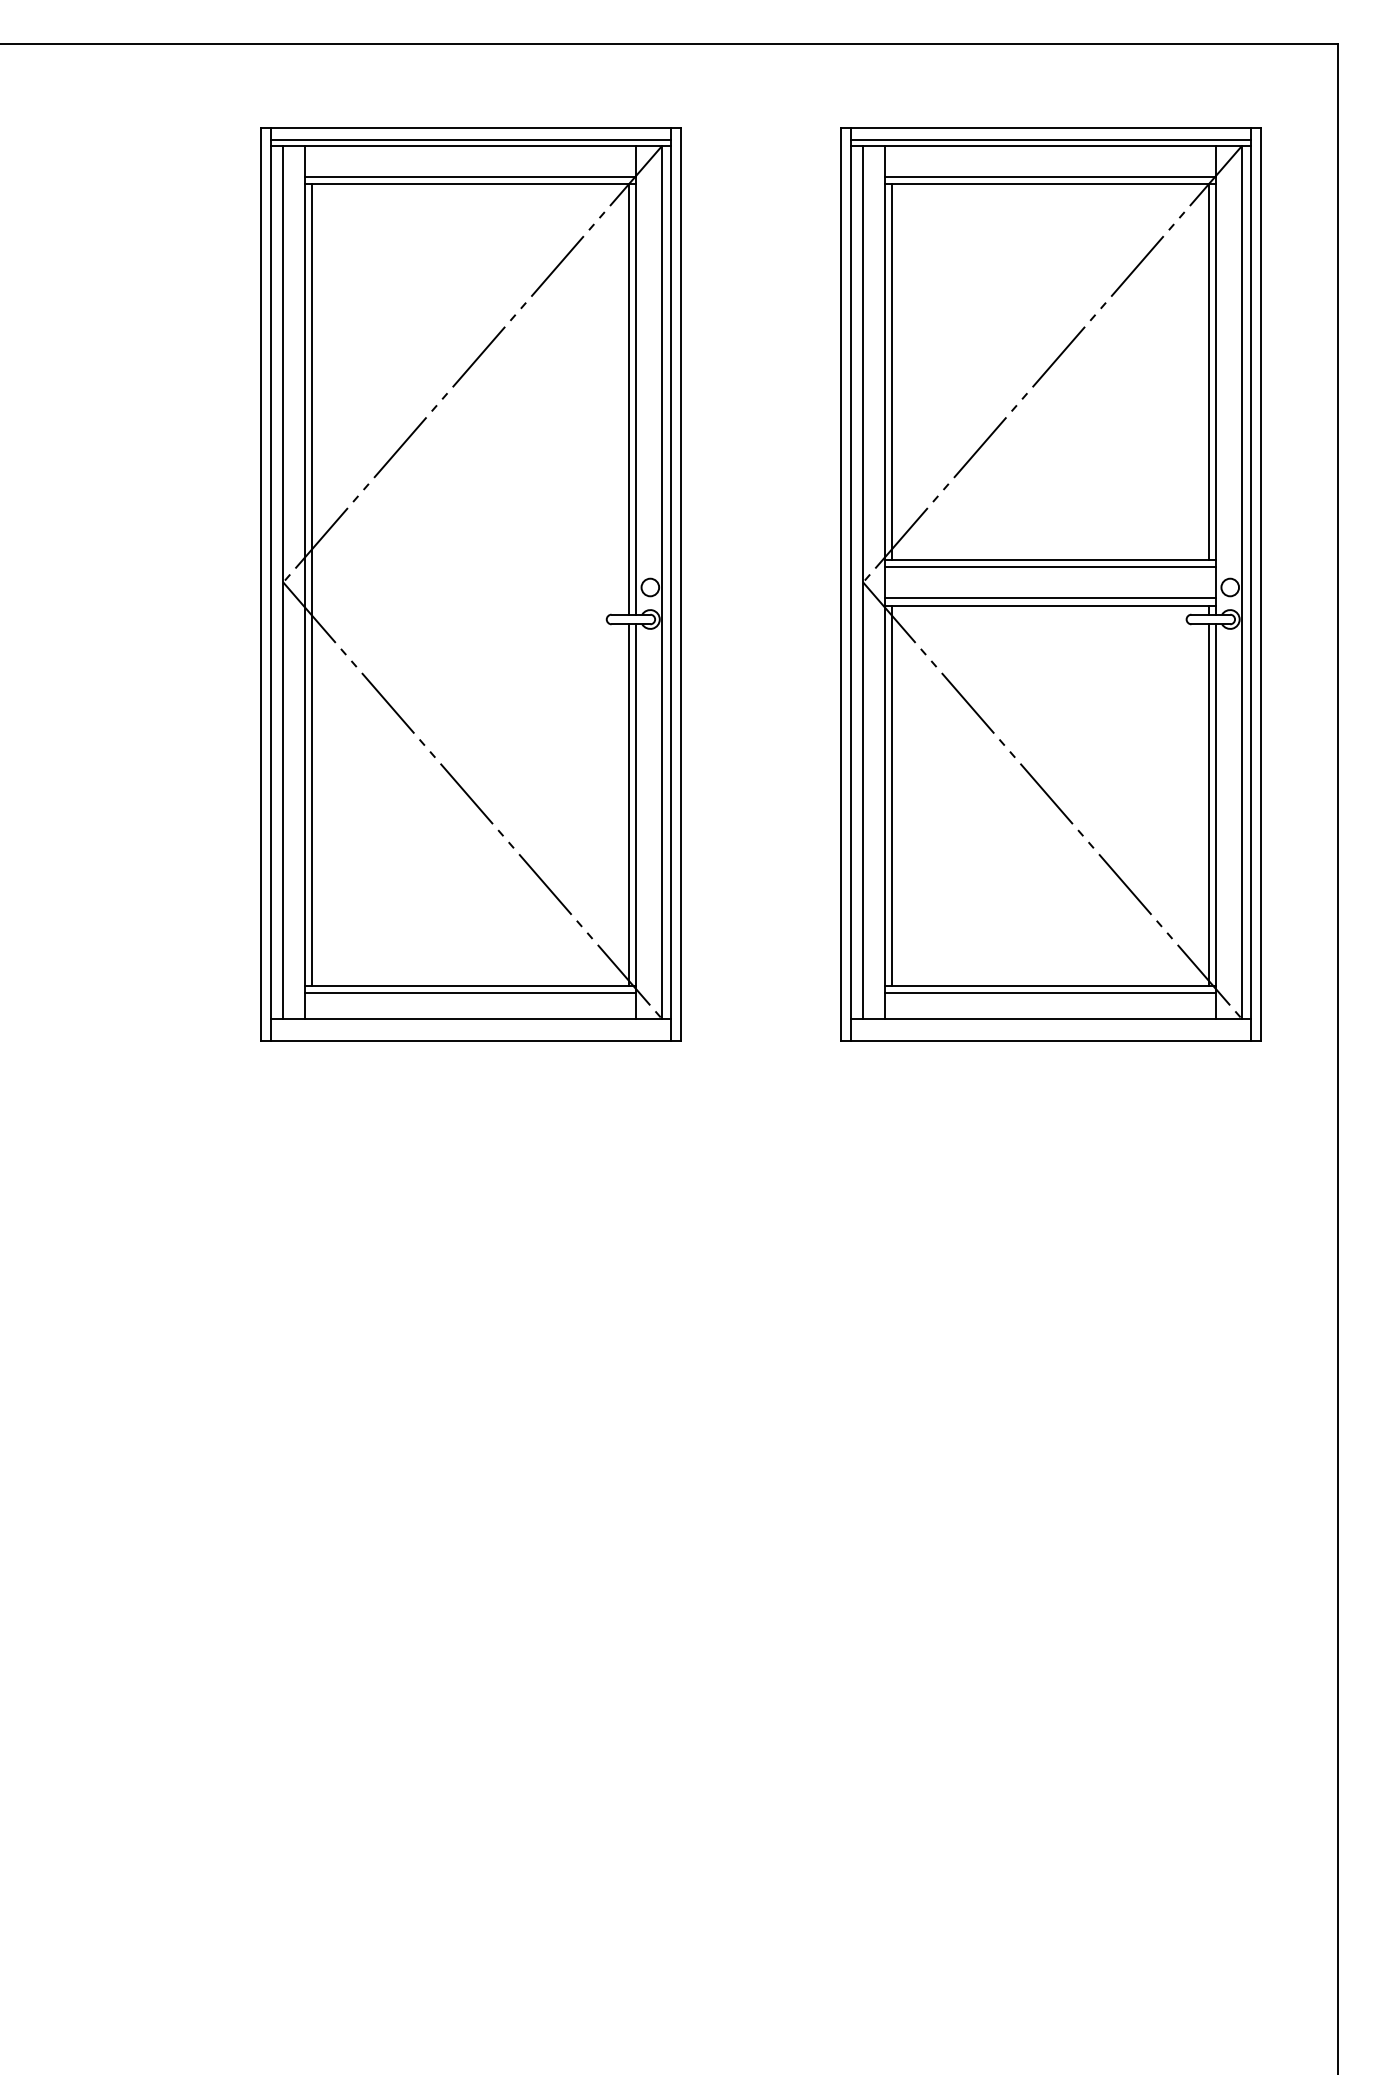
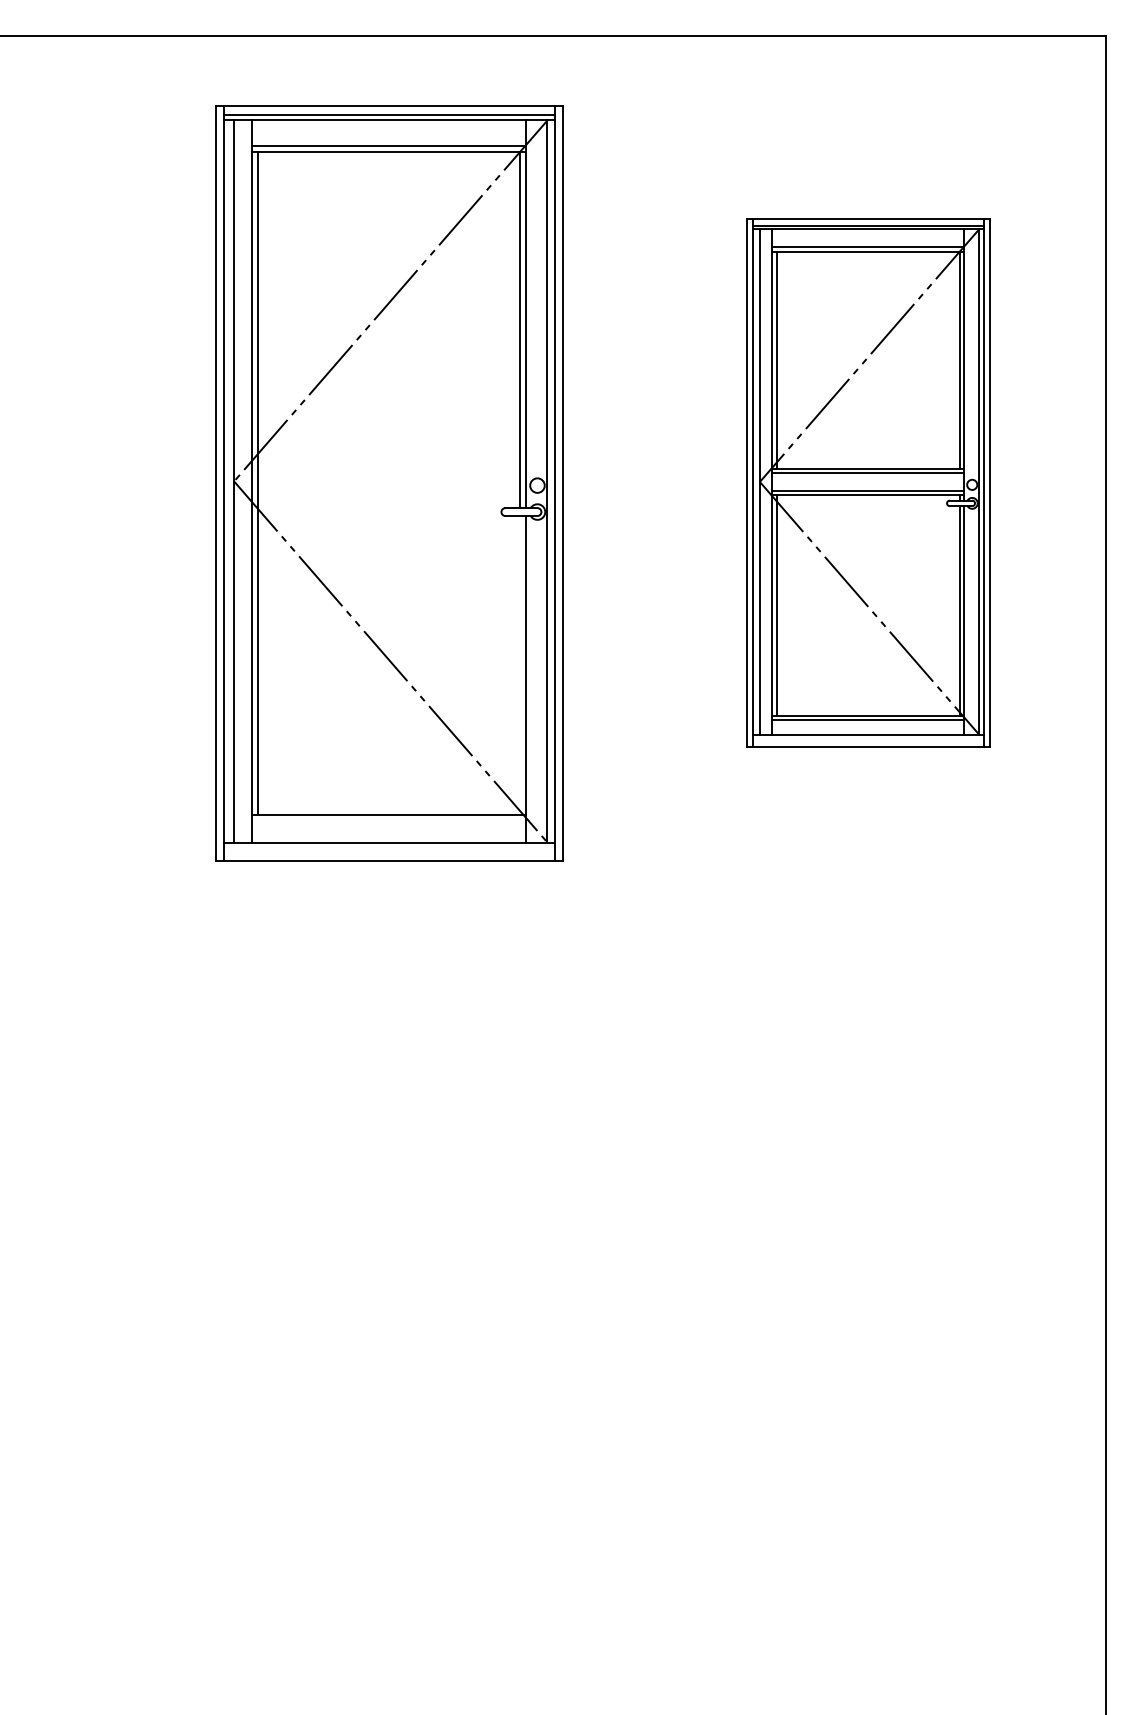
part: (1050, 584) -> (868, 483), size x0.7
line: (628, 805) -> (519, 665), removed
line: (470, 993) -> (388, 821), removed

